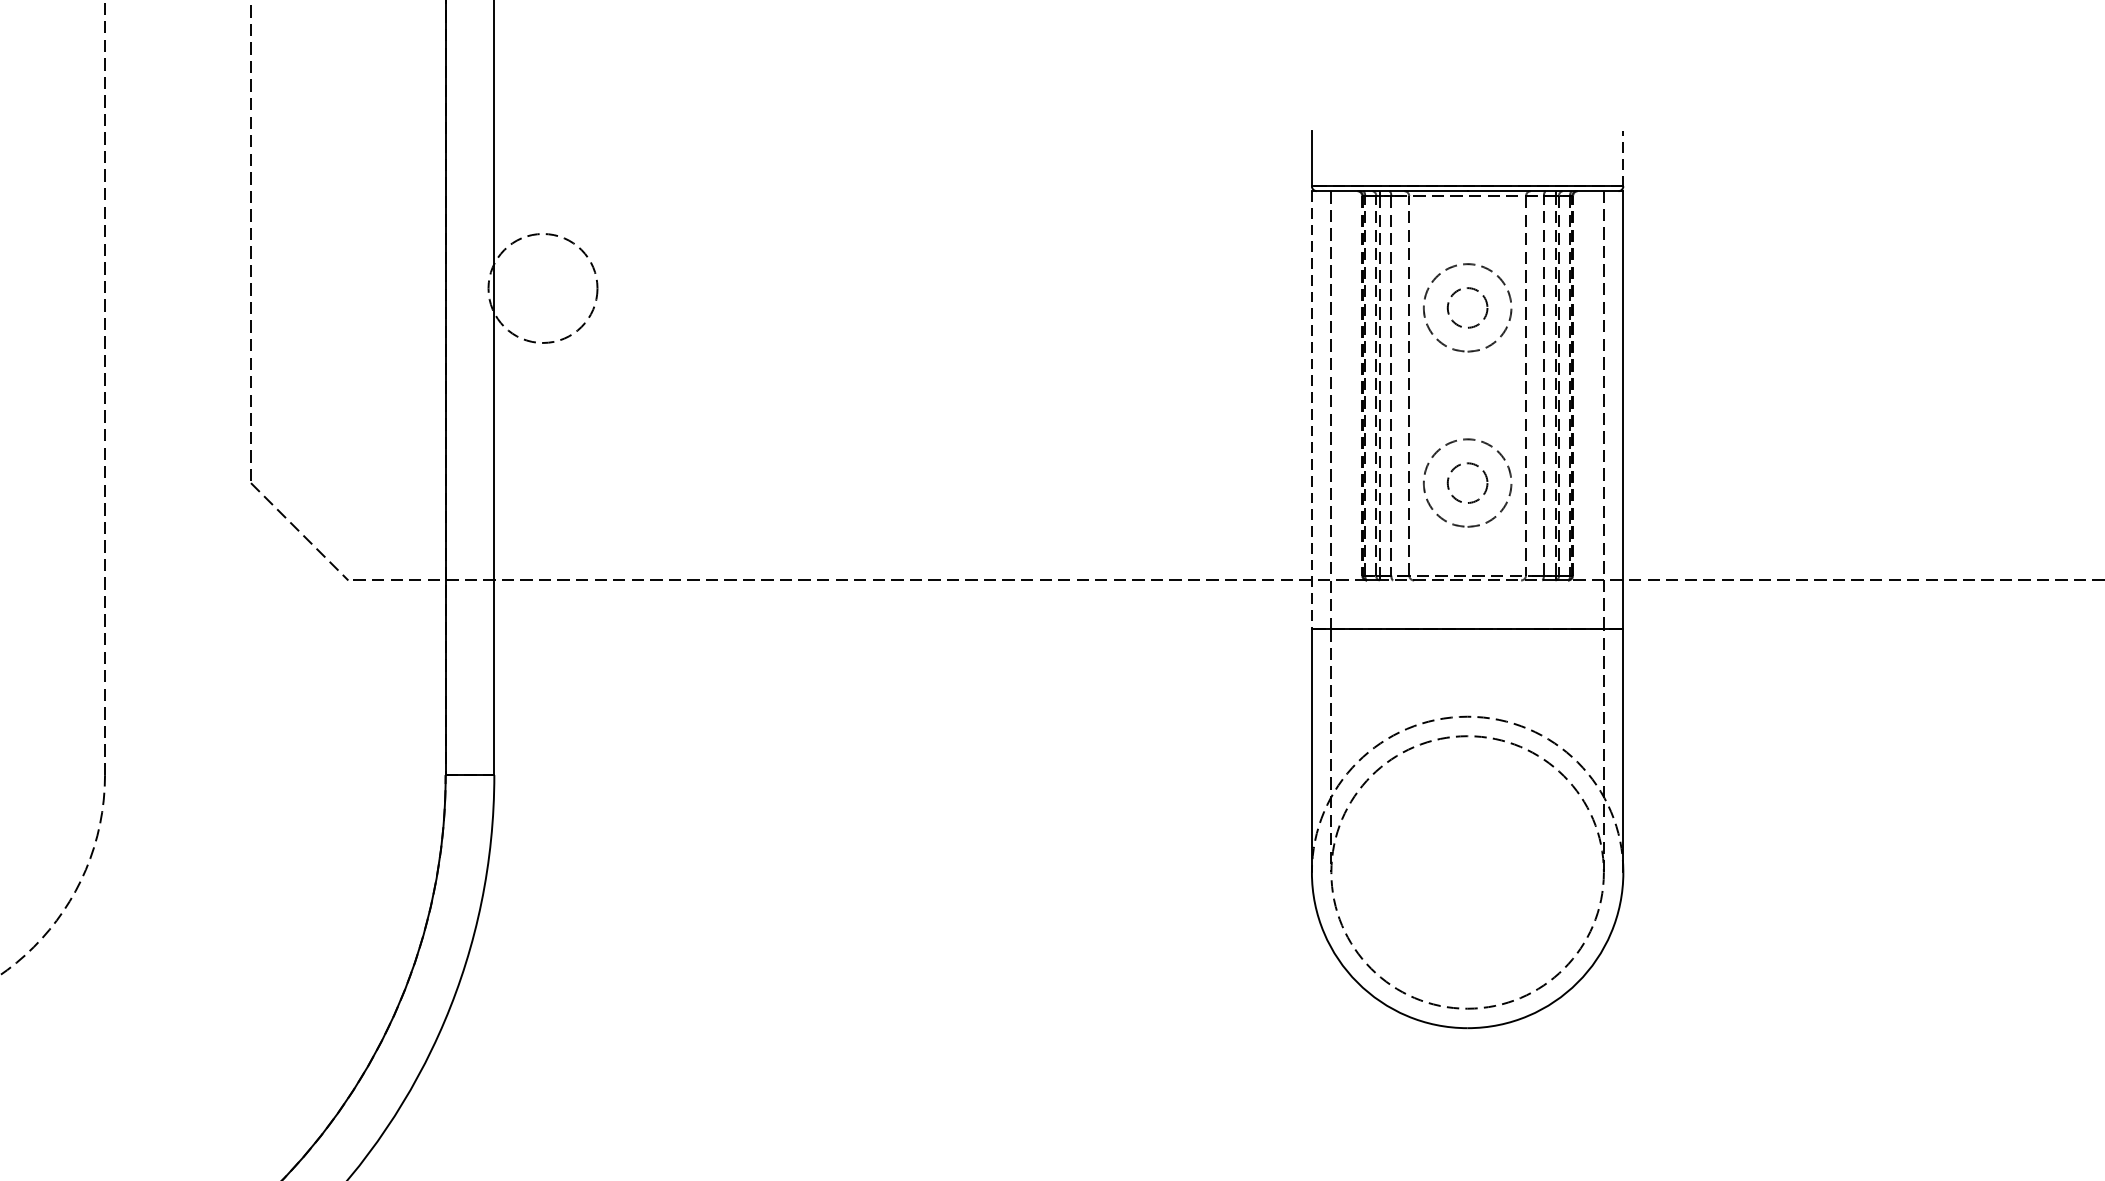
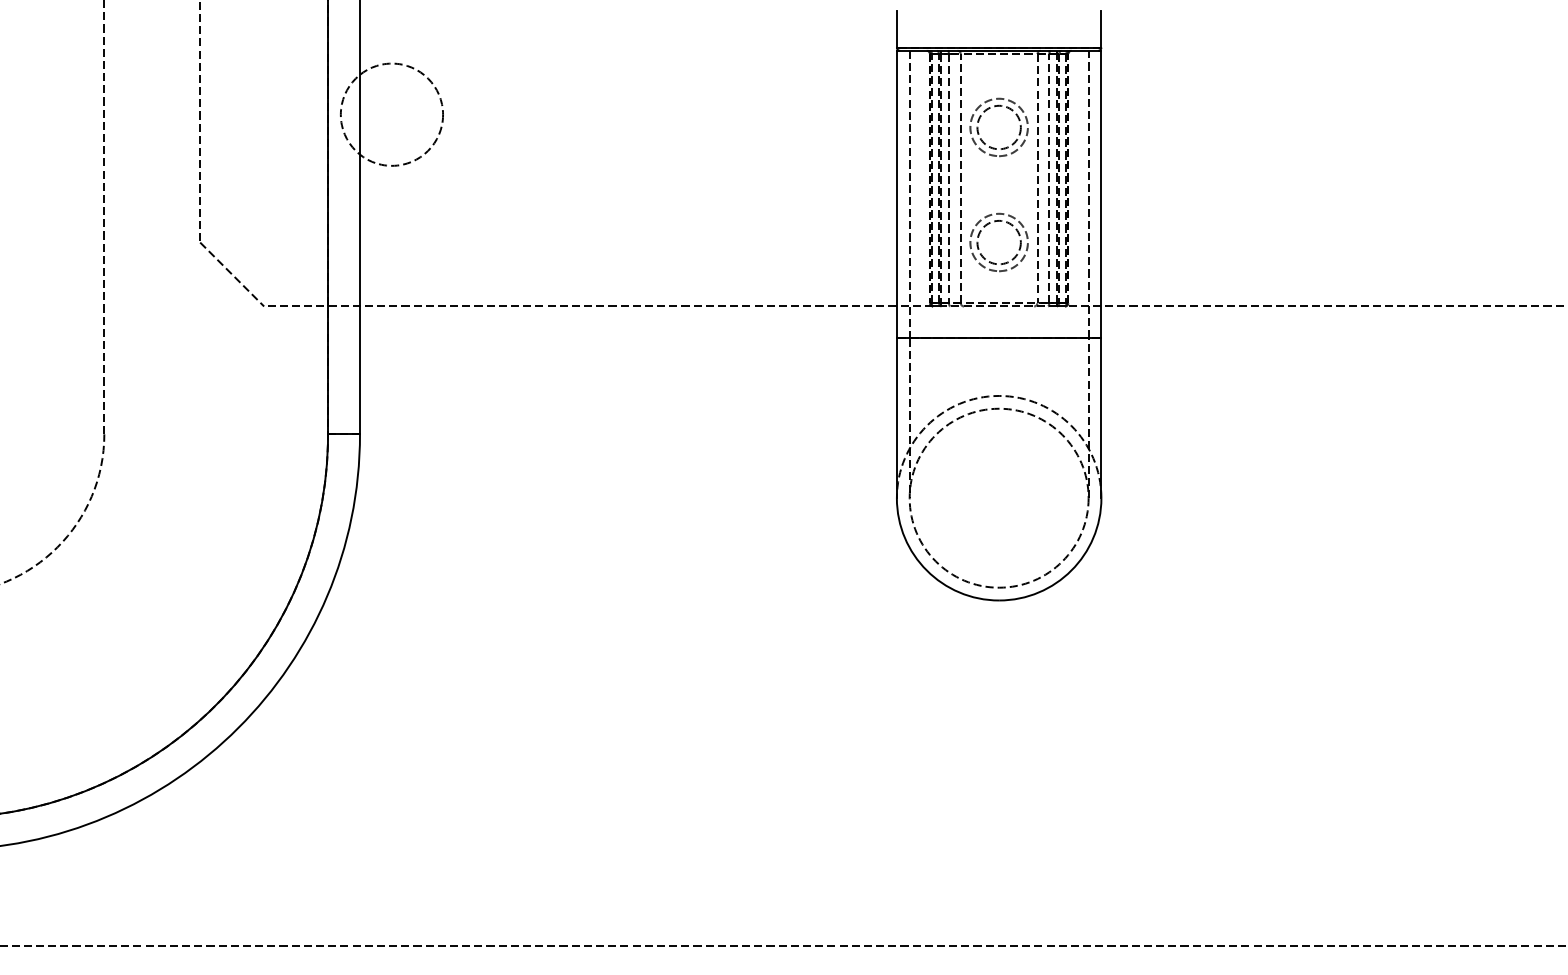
line: (1623, 157) -> (1101, 28), dashed -> solid
circle: (542, 288) -> (391, 114), size x1.43
circle: (1466, 307) -> (998, 127), size x1.67
line: (1311, 409) -> (896, 194), dashed -> solid
circle: (1466, 483) -> (998, 242), size x1.67

